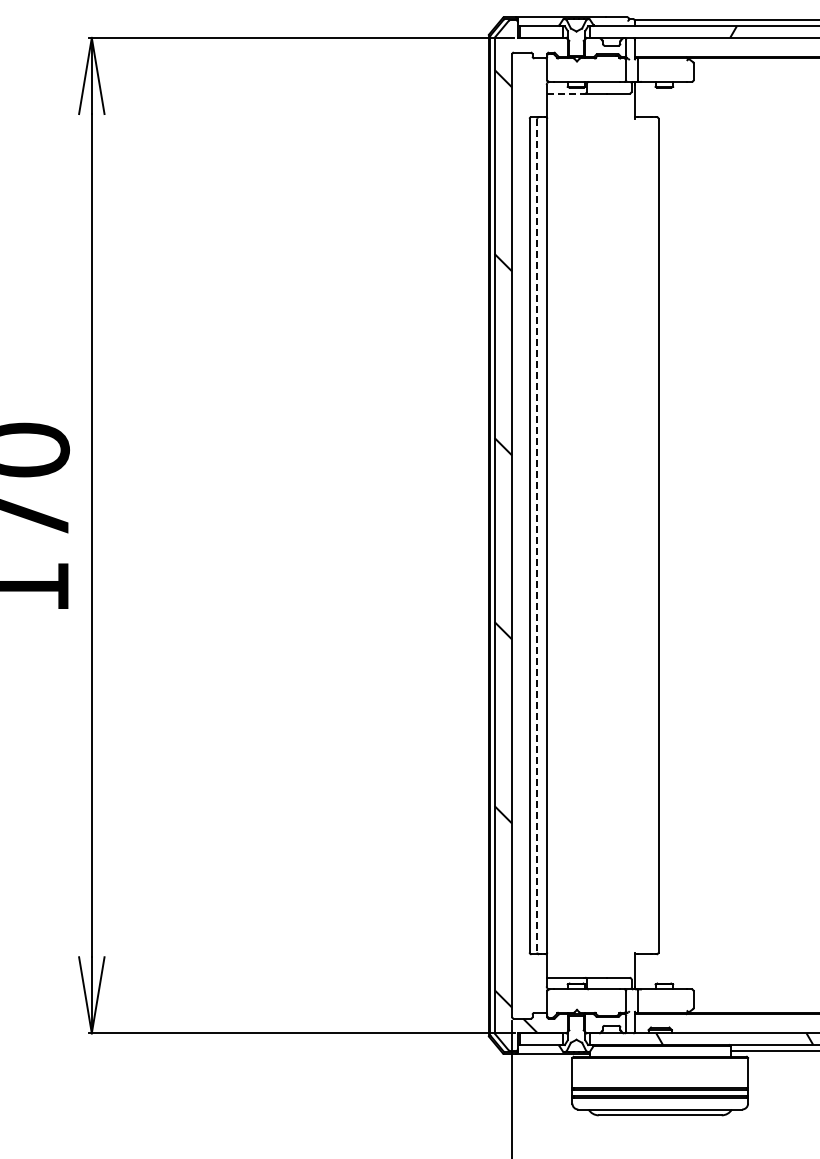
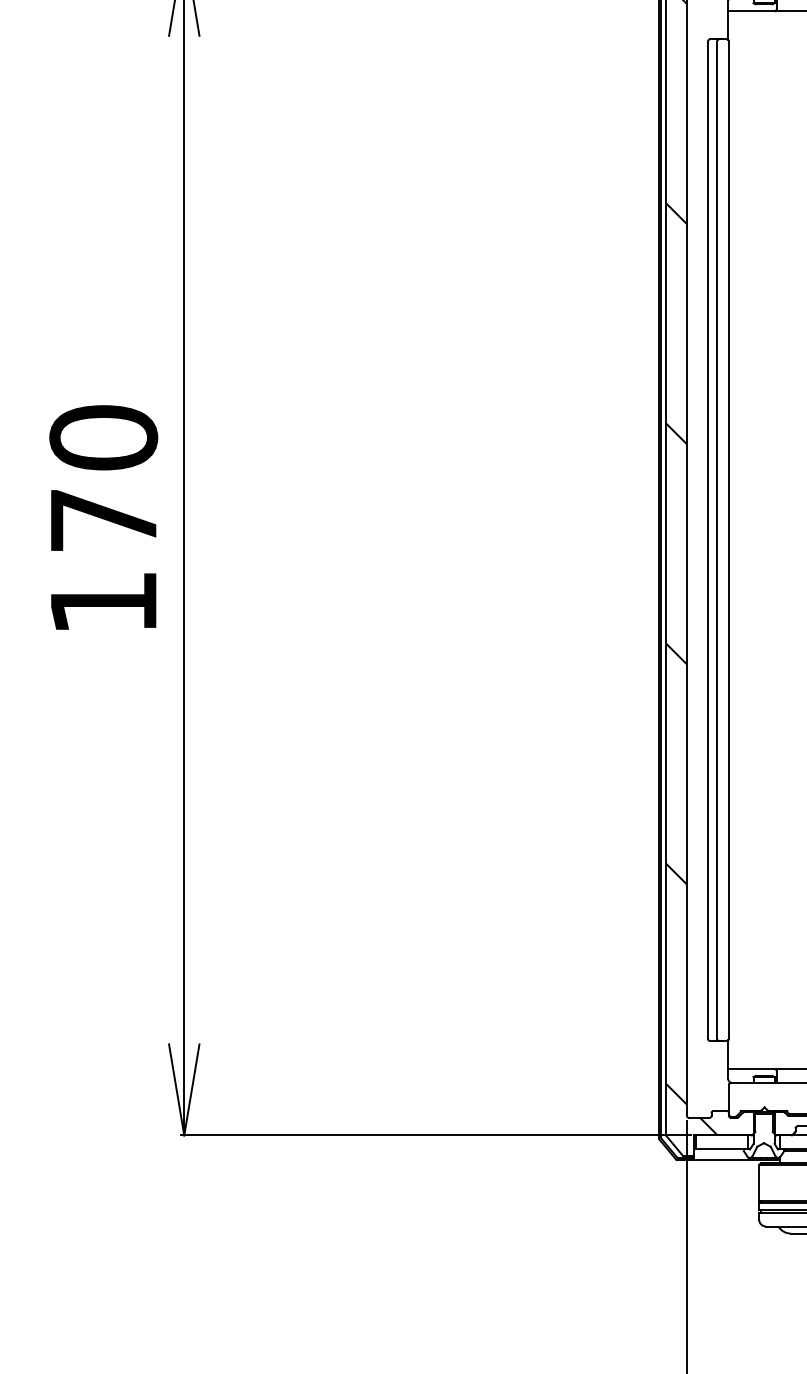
line: (565, 93) -> (750, 11), dashed -> solid
line: (537, 535) -> (717, 539), dashed -> solid

